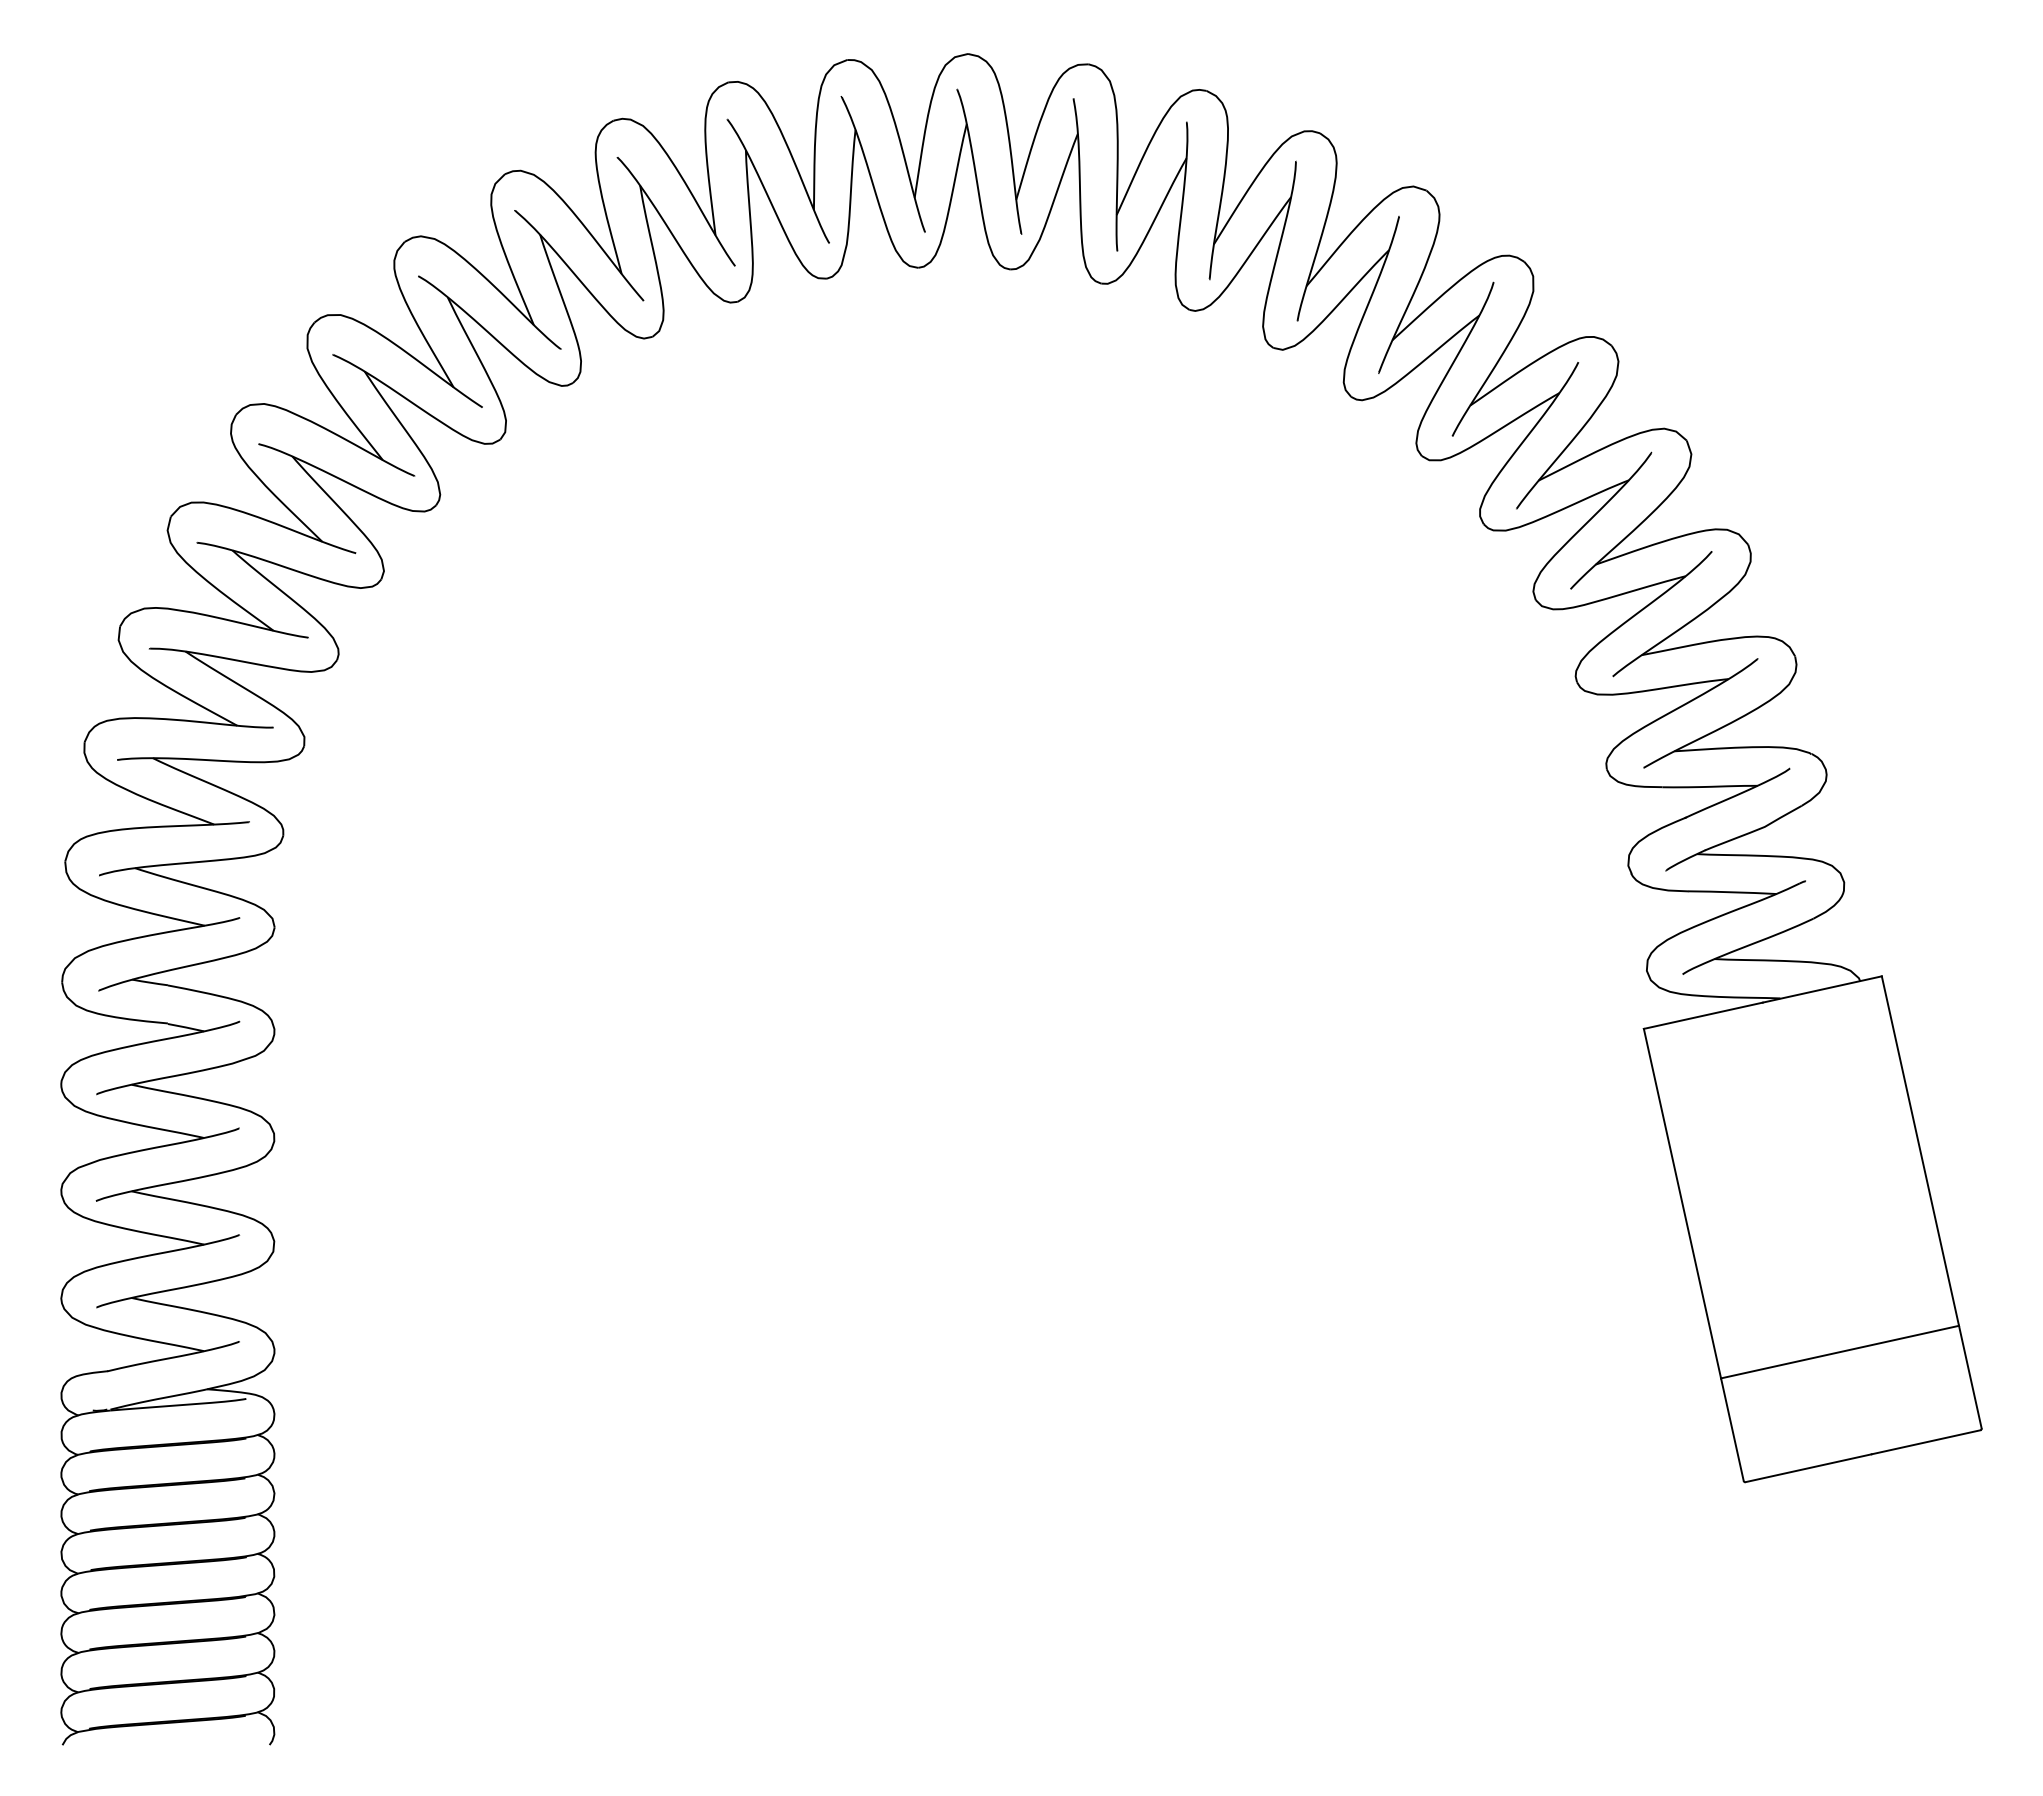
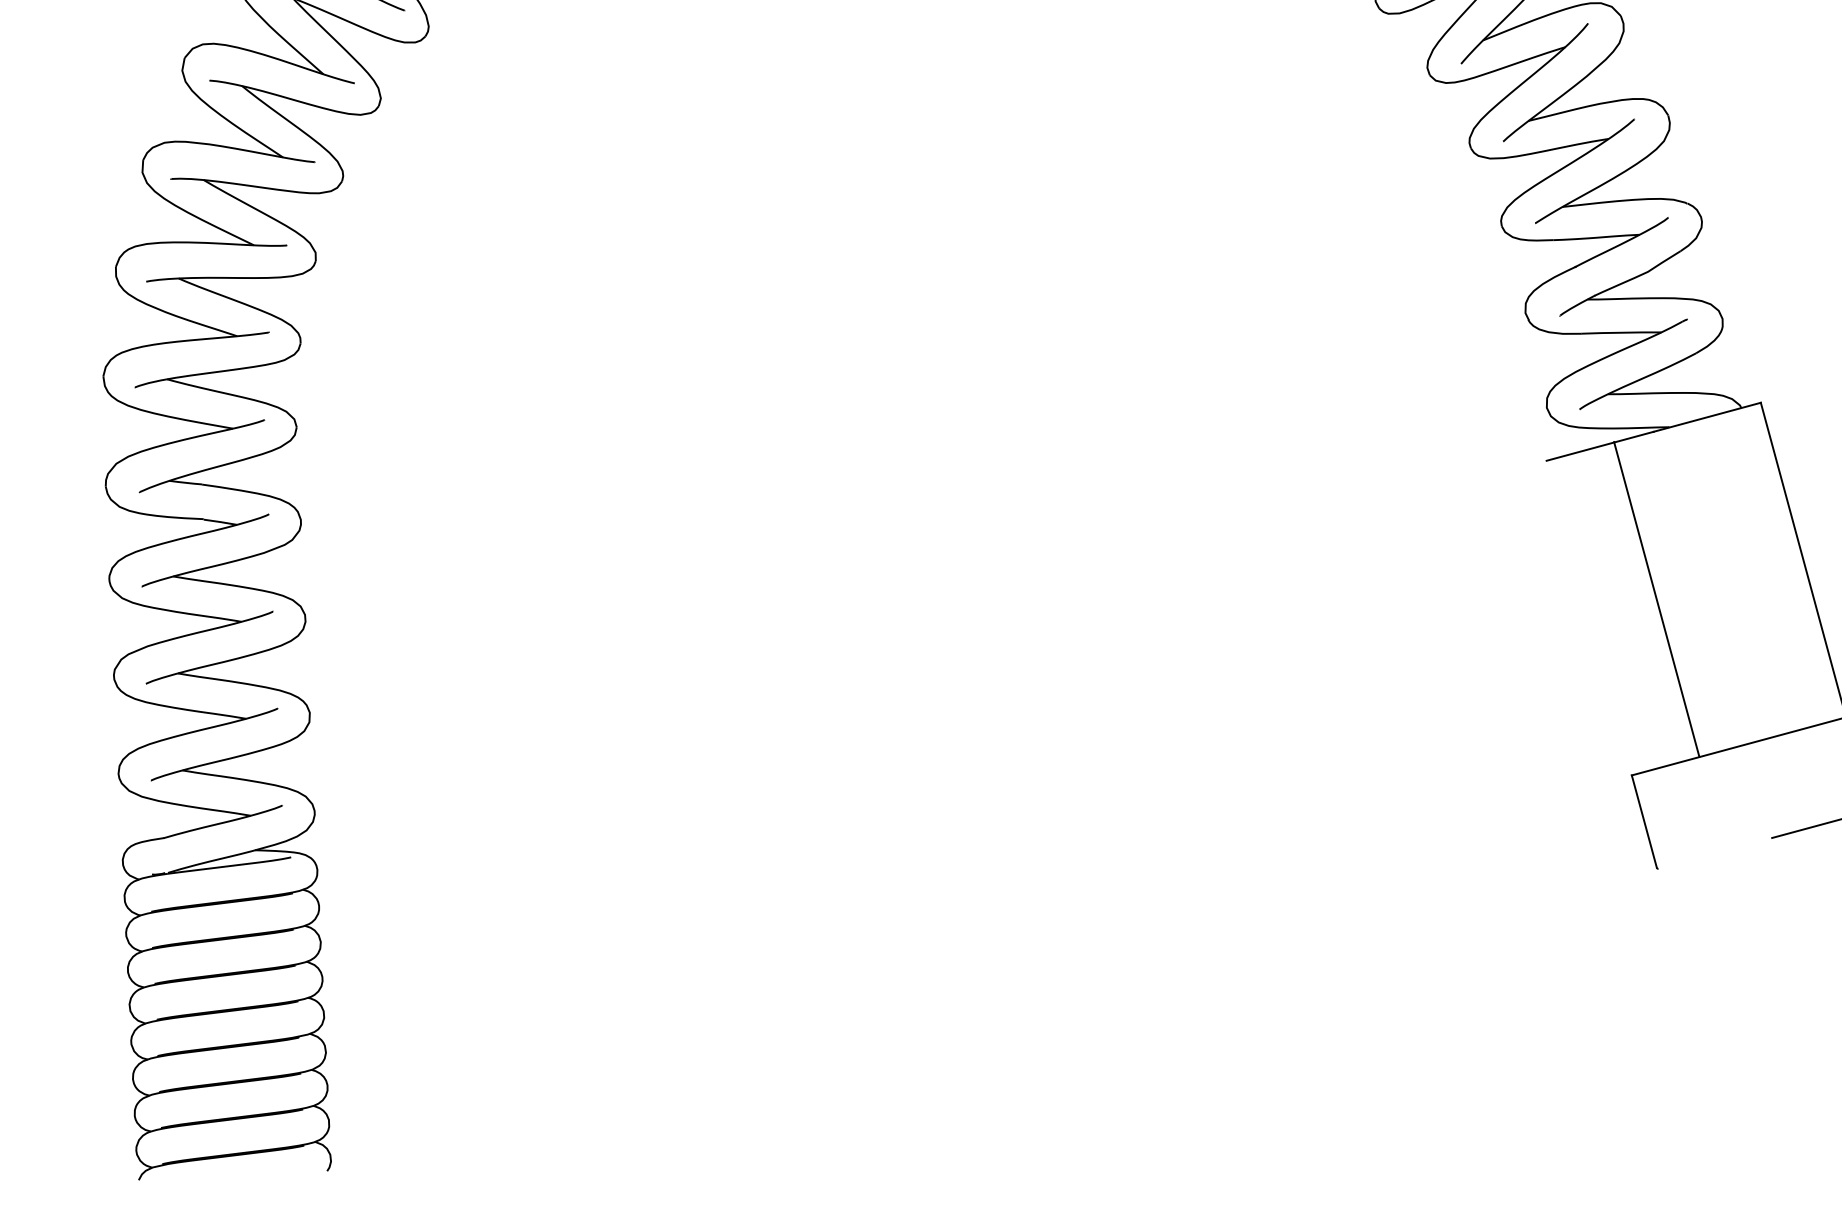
line: (1682, 1203) -> (1656, 599), moved
line: (1808, 1468) -> (1715, 853), removed

